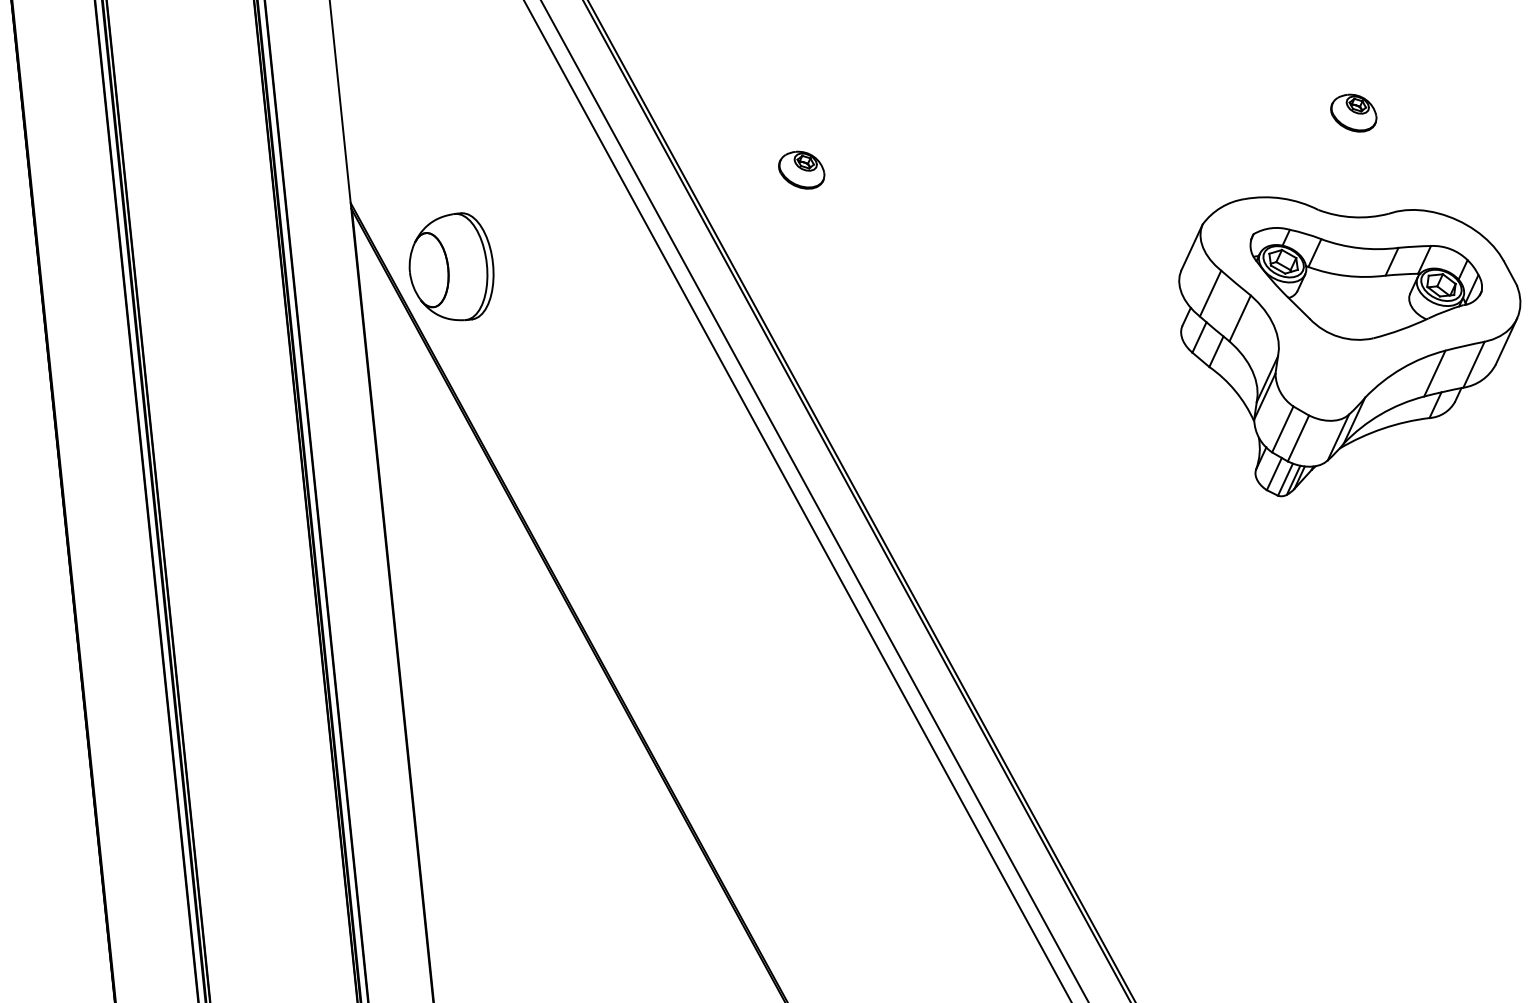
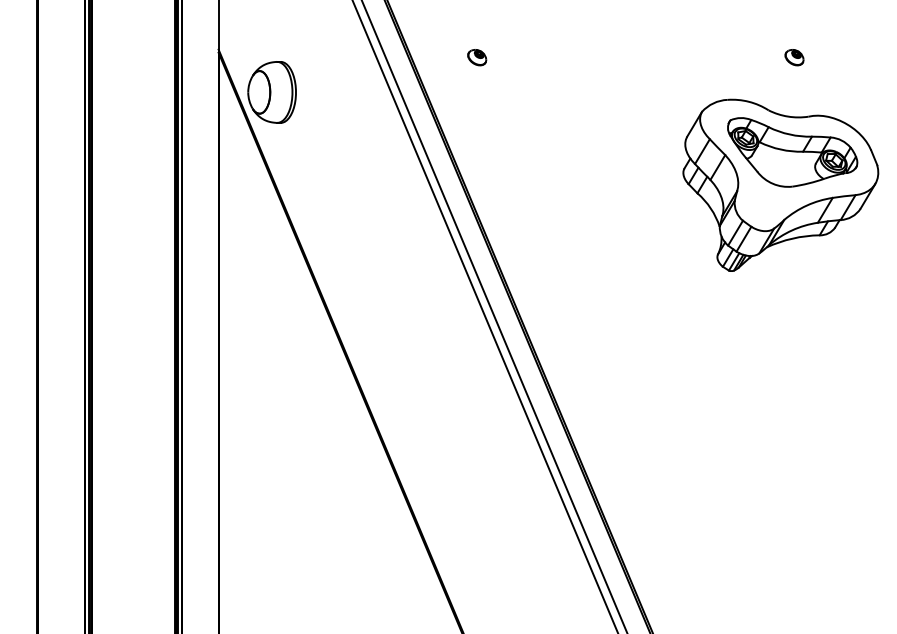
part: (1353, 113) -> (794, 57), size x0.71
part: (802, 170) -> (477, 57), size x0.71

